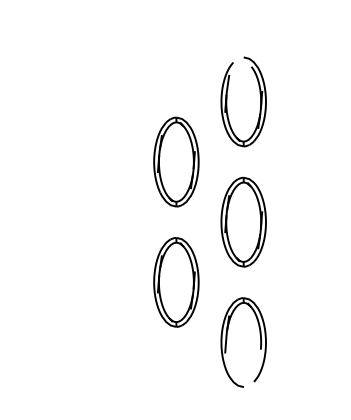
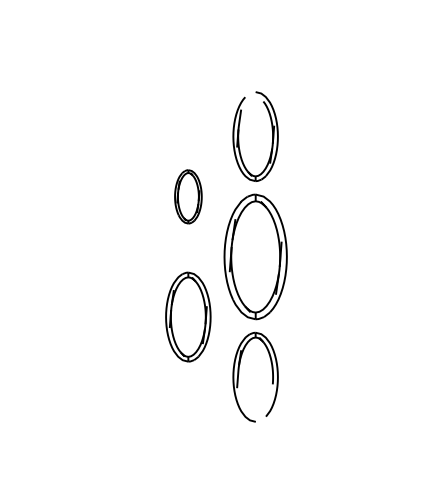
part: (176, 161) -> (188, 196), size x0.6
part: (243, 221) -> (255, 256), size x1.4

